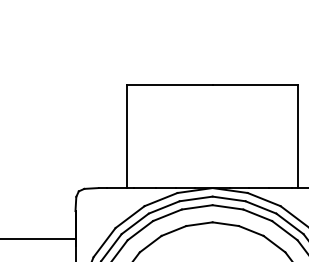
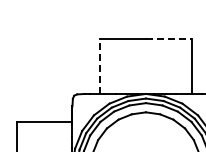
line: (254, 84) -> (168, 38), solid -> dashed
line: (127, 136) -> (100, 66), solid -> dashed

